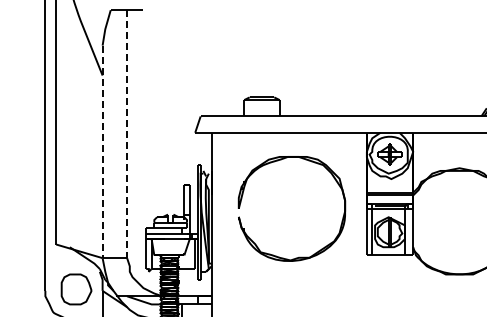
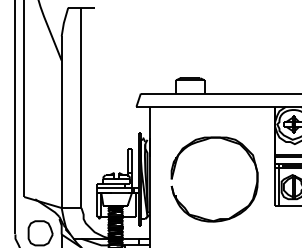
line: (127, 134) -> (81, 108), dashed -> solid
line: (102, 152) -> (61, 122), dashed -> solid
part: (299, 256) -> (220, 218), moved

